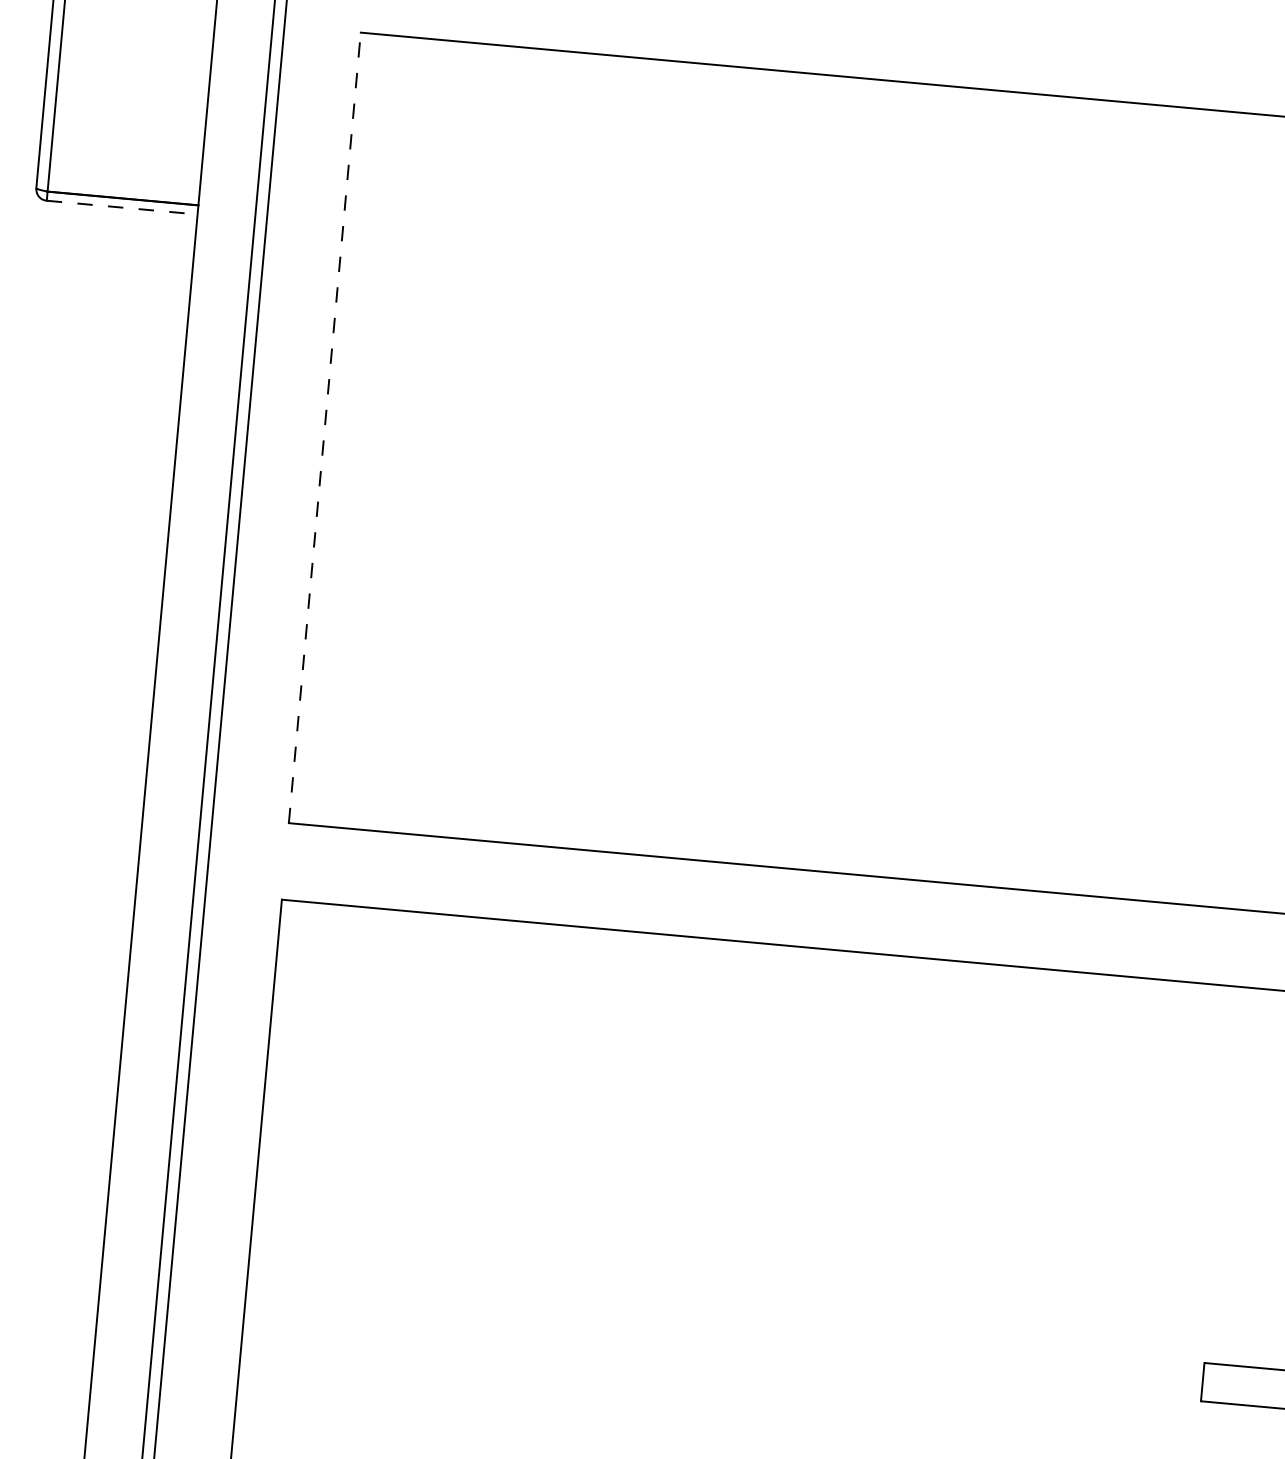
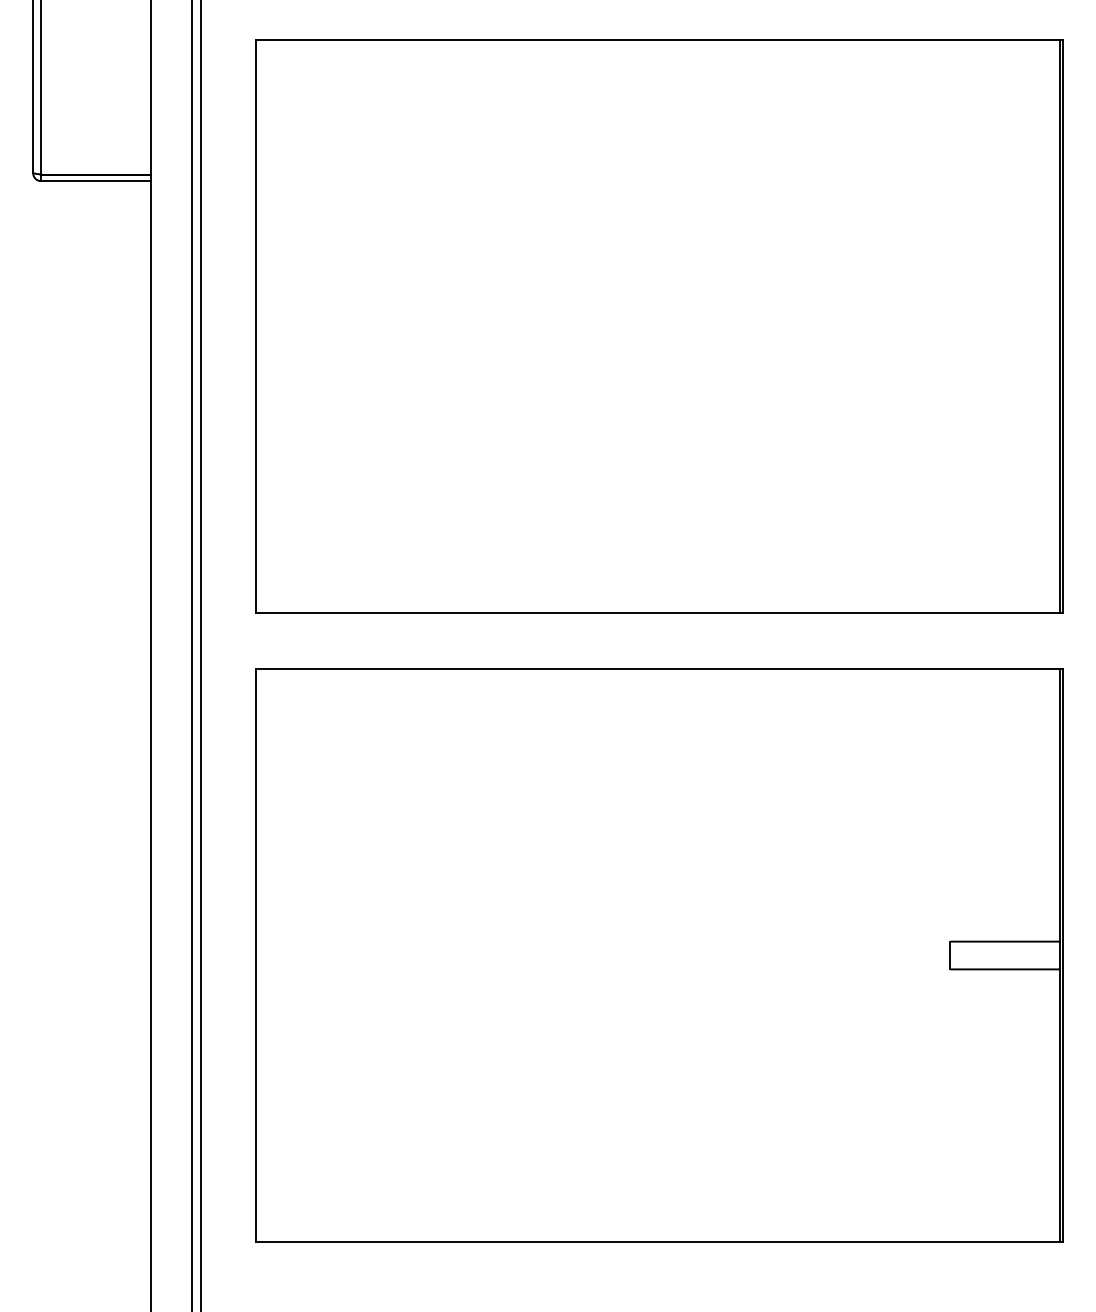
line: (122, 208) -> (96, 181), dashed -> solid
line: (325, 428) -> (256, 326), dashed -> solid

